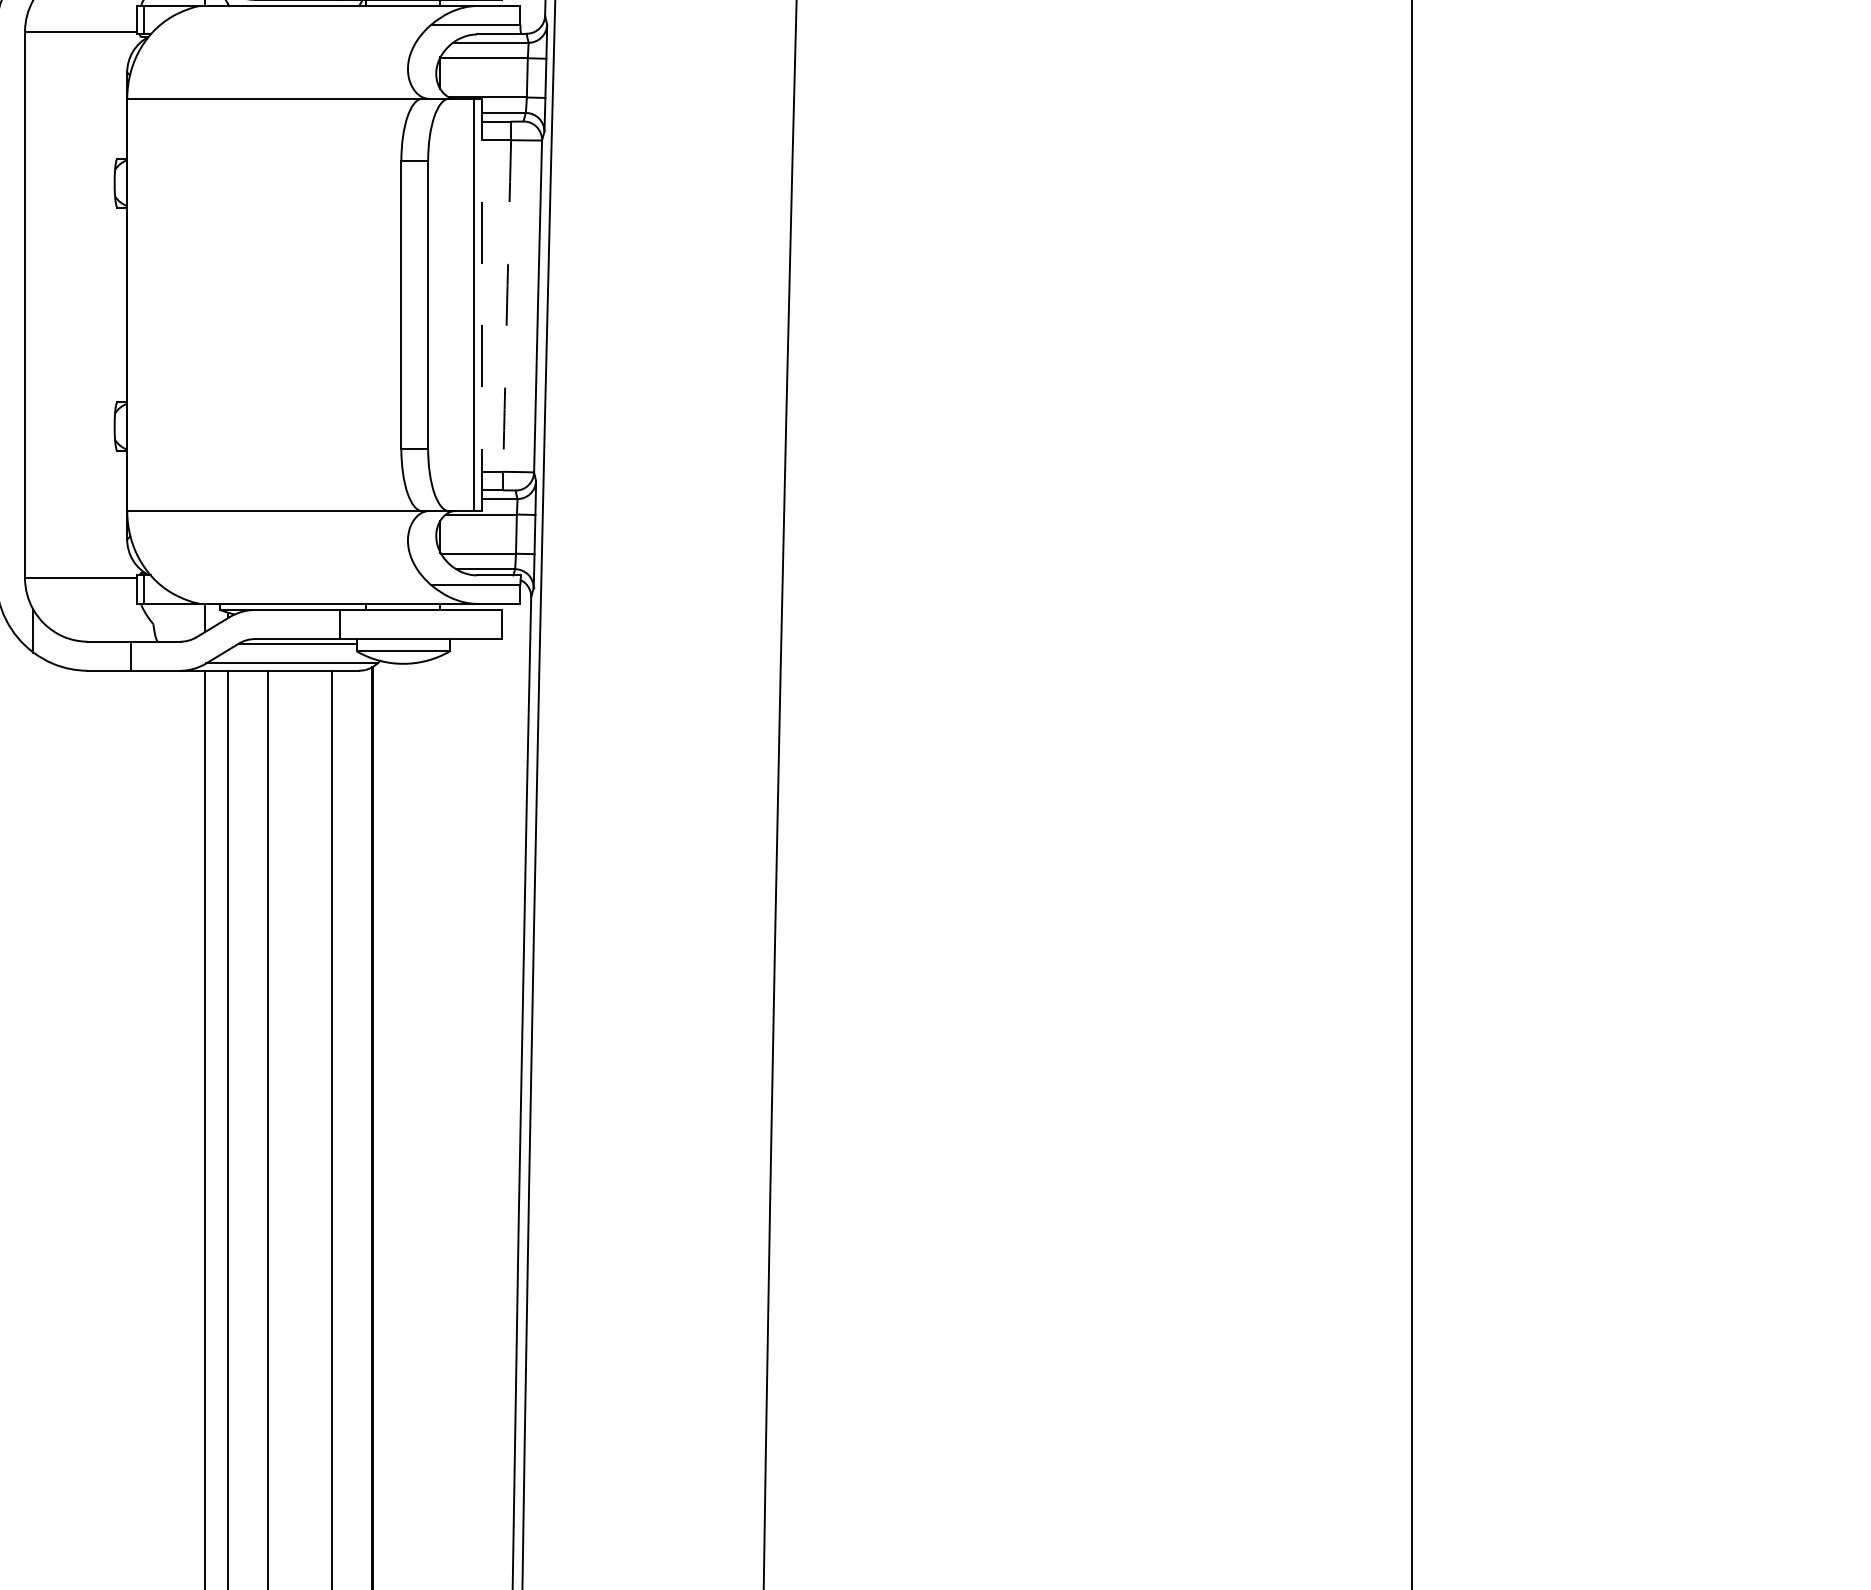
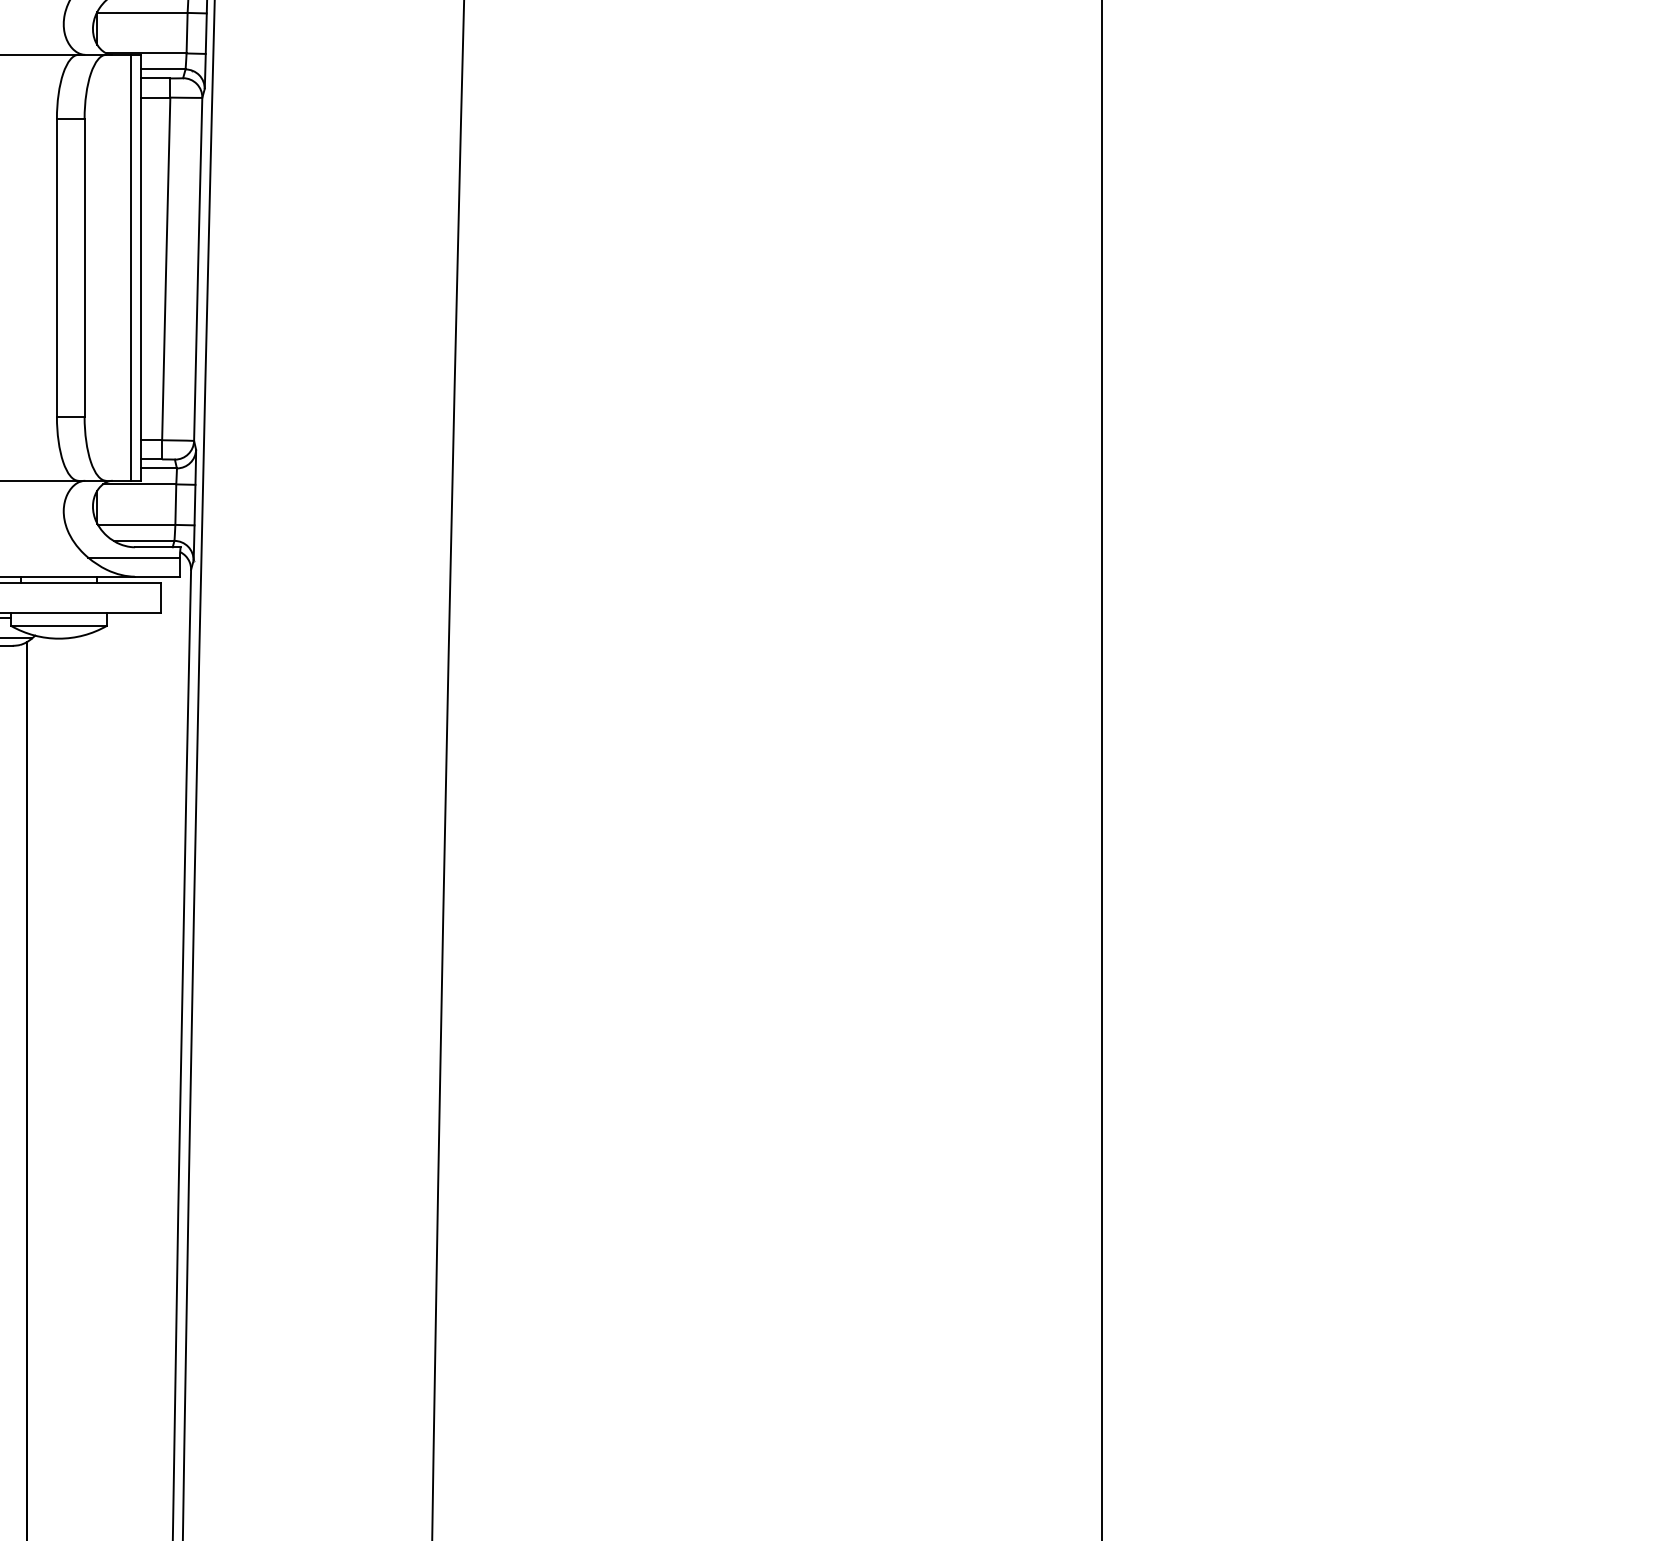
line: (482, 304) -> (140, 267), dashed -> solid
arc: (507, 306) -> (166, 269), dashed -> solid

